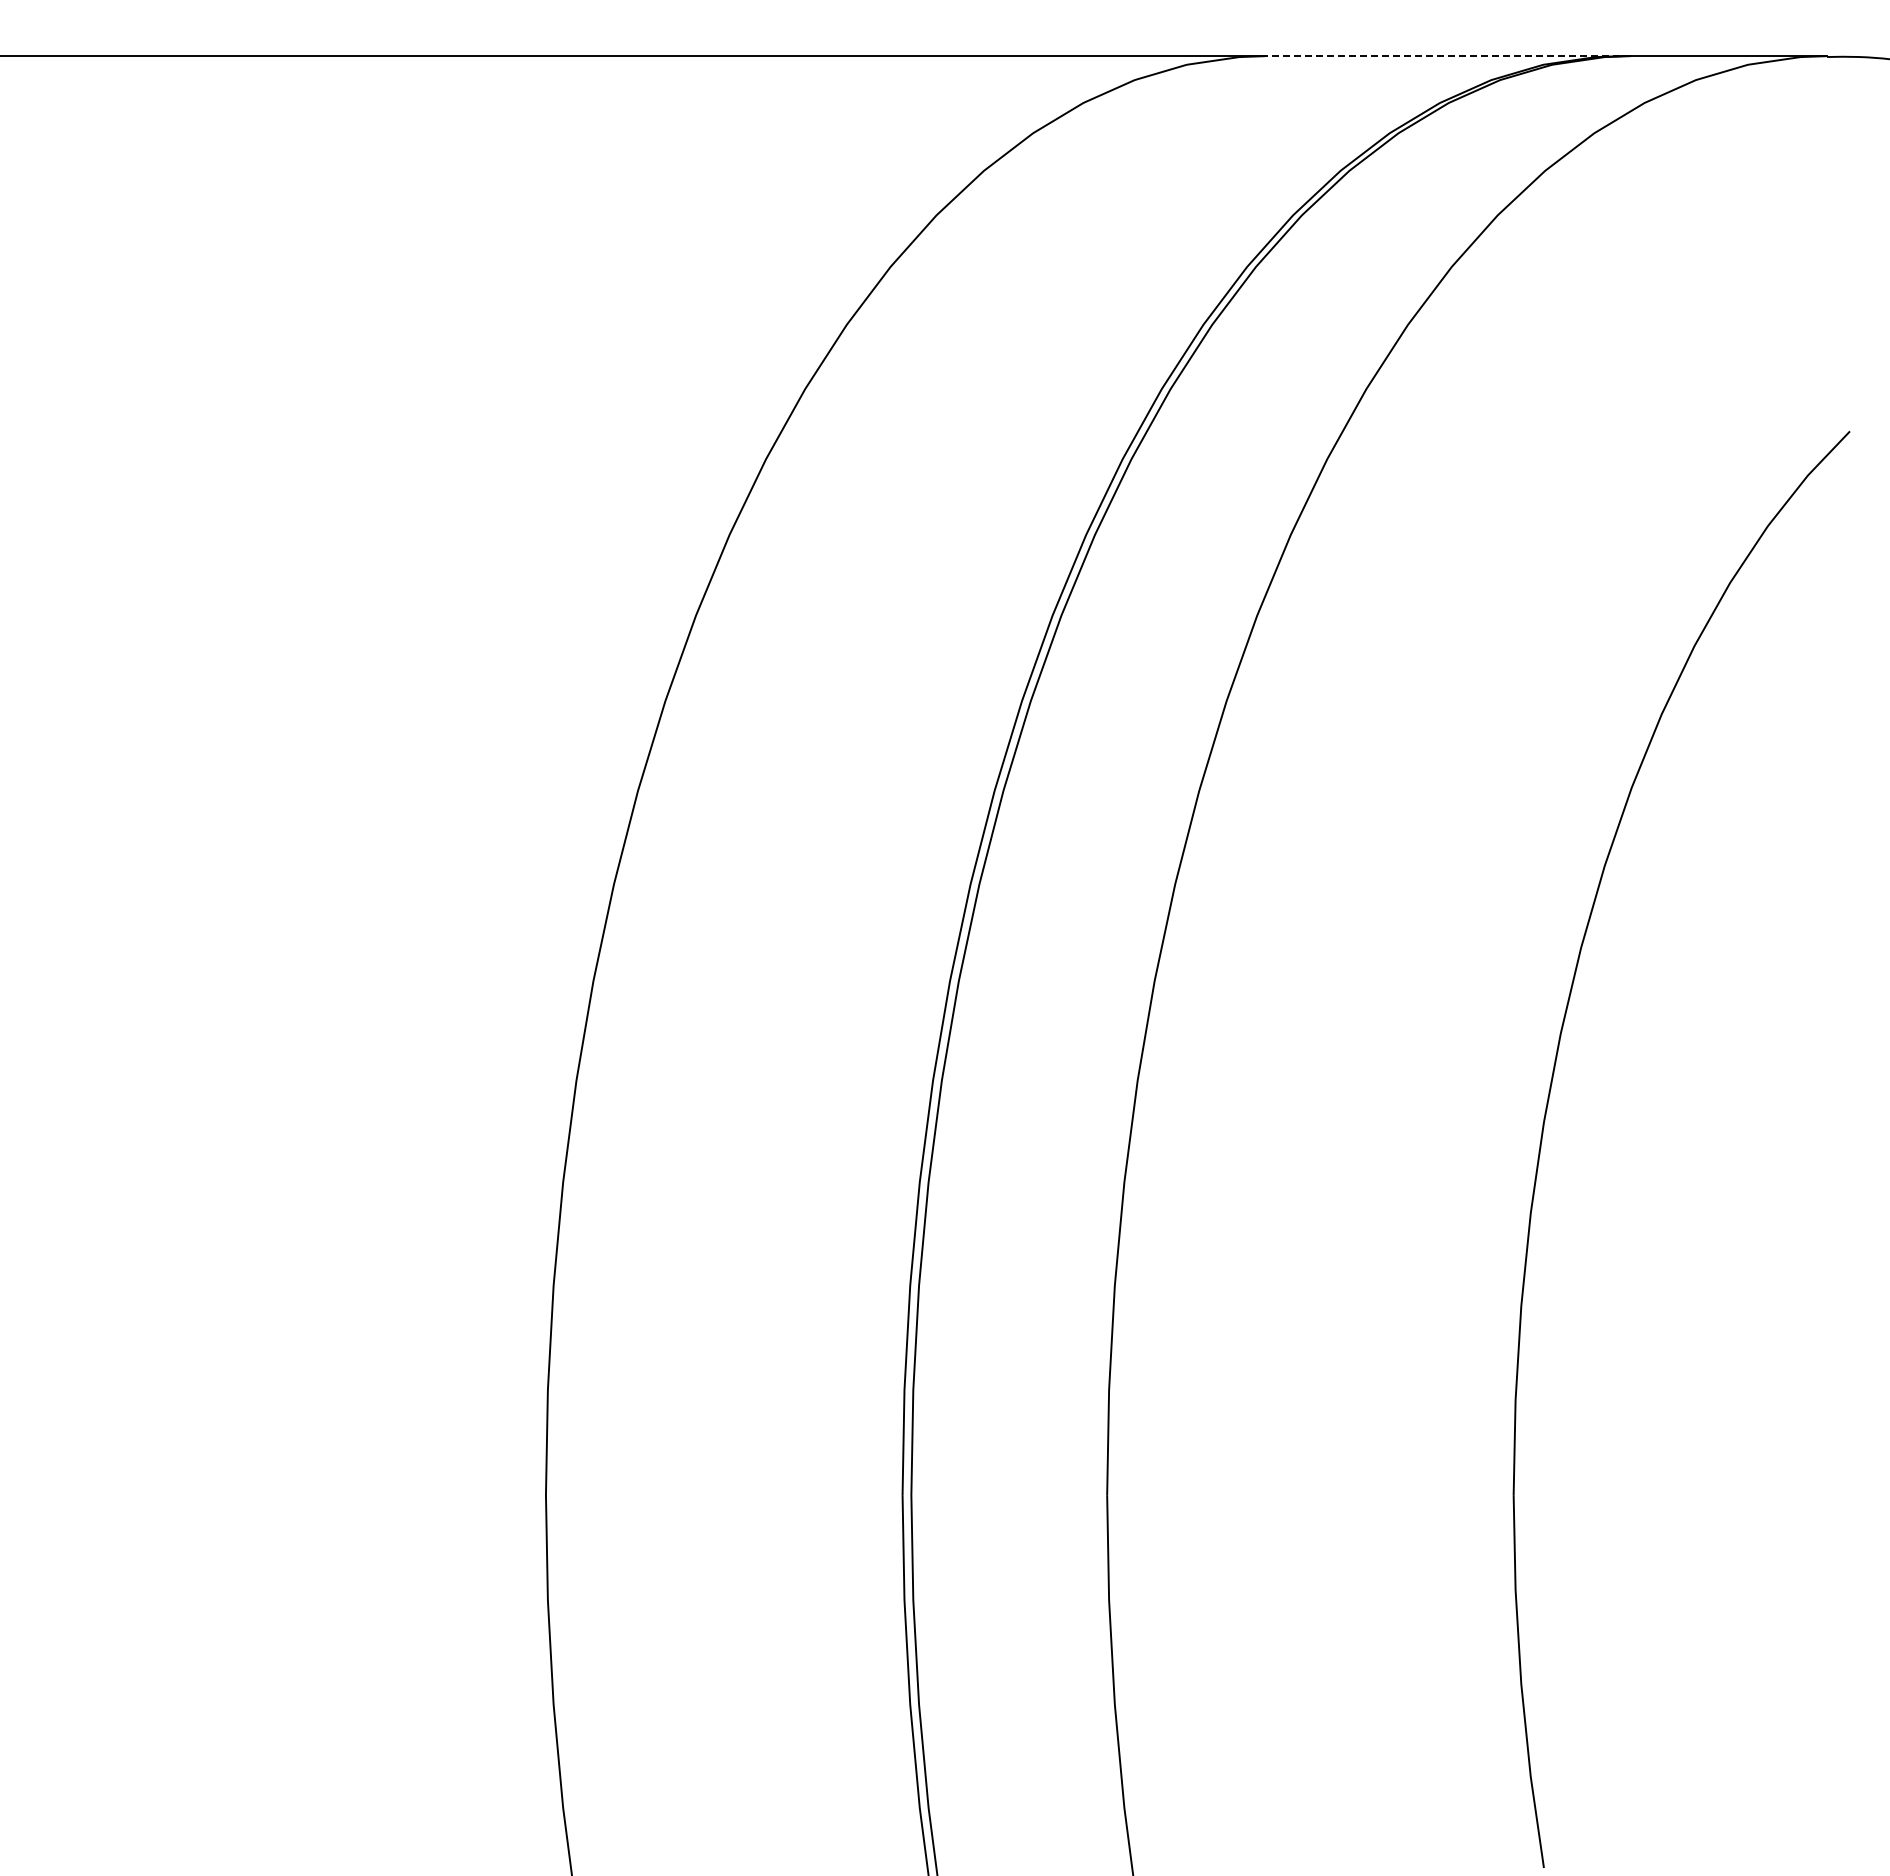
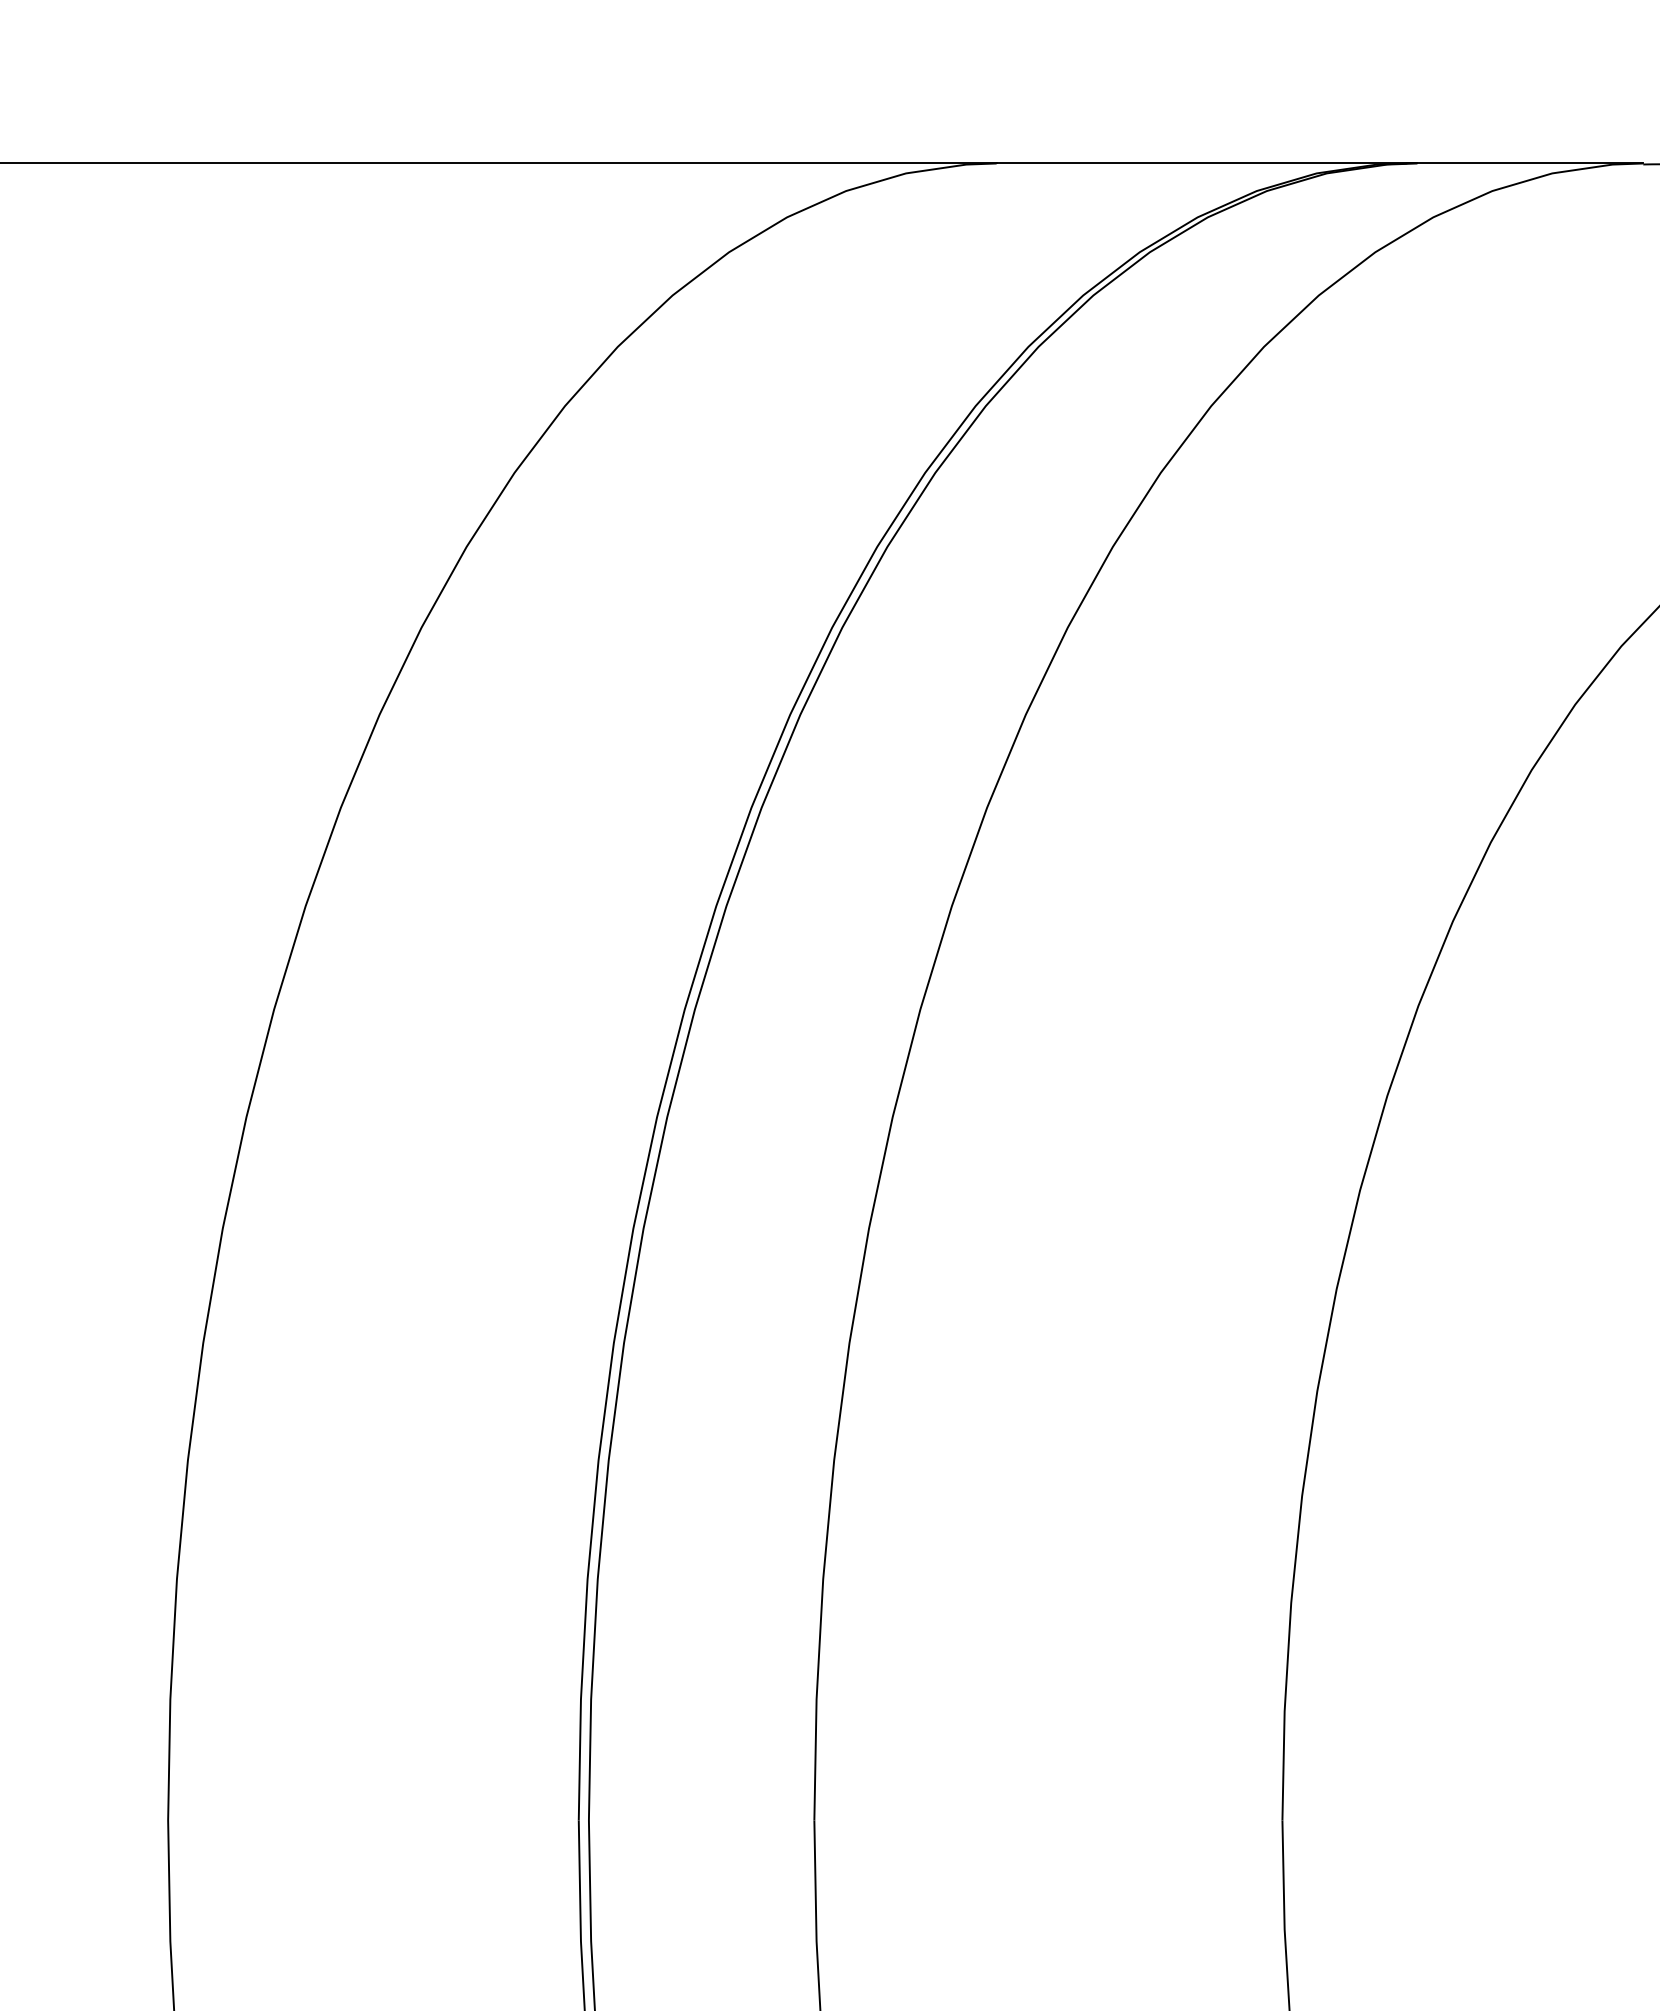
line: (1448, 56) -> (1207, 163), dashed -> solid

